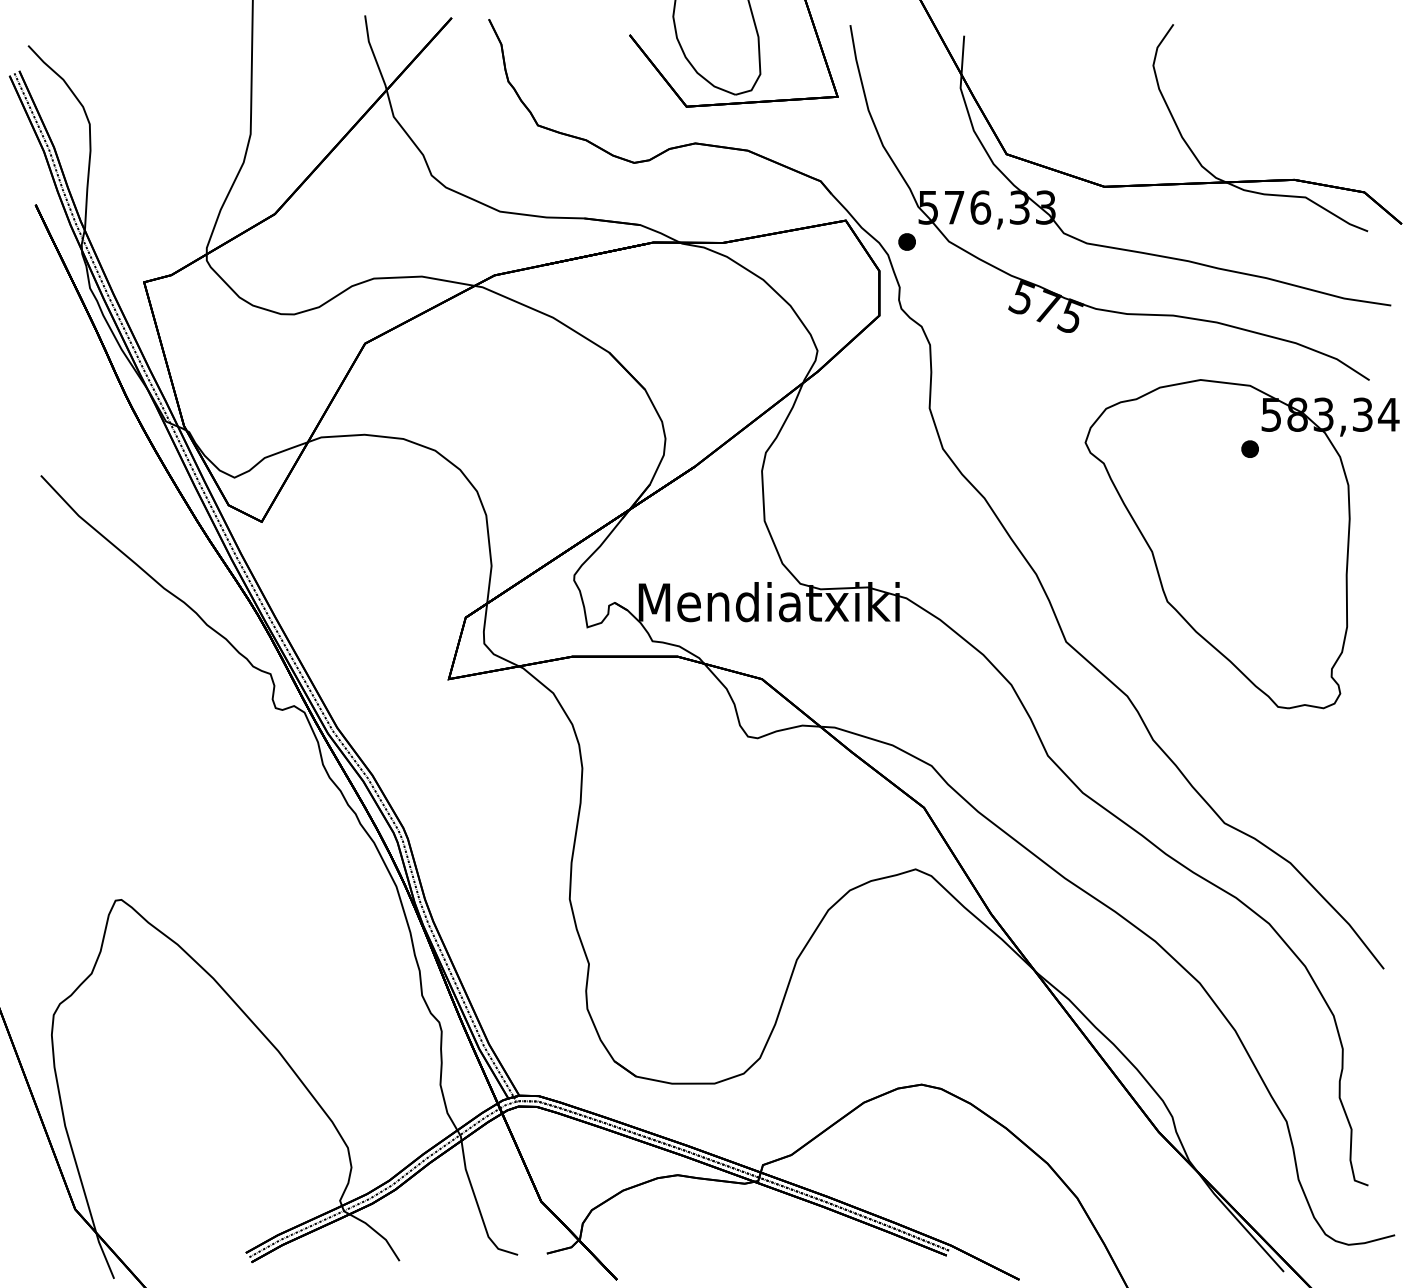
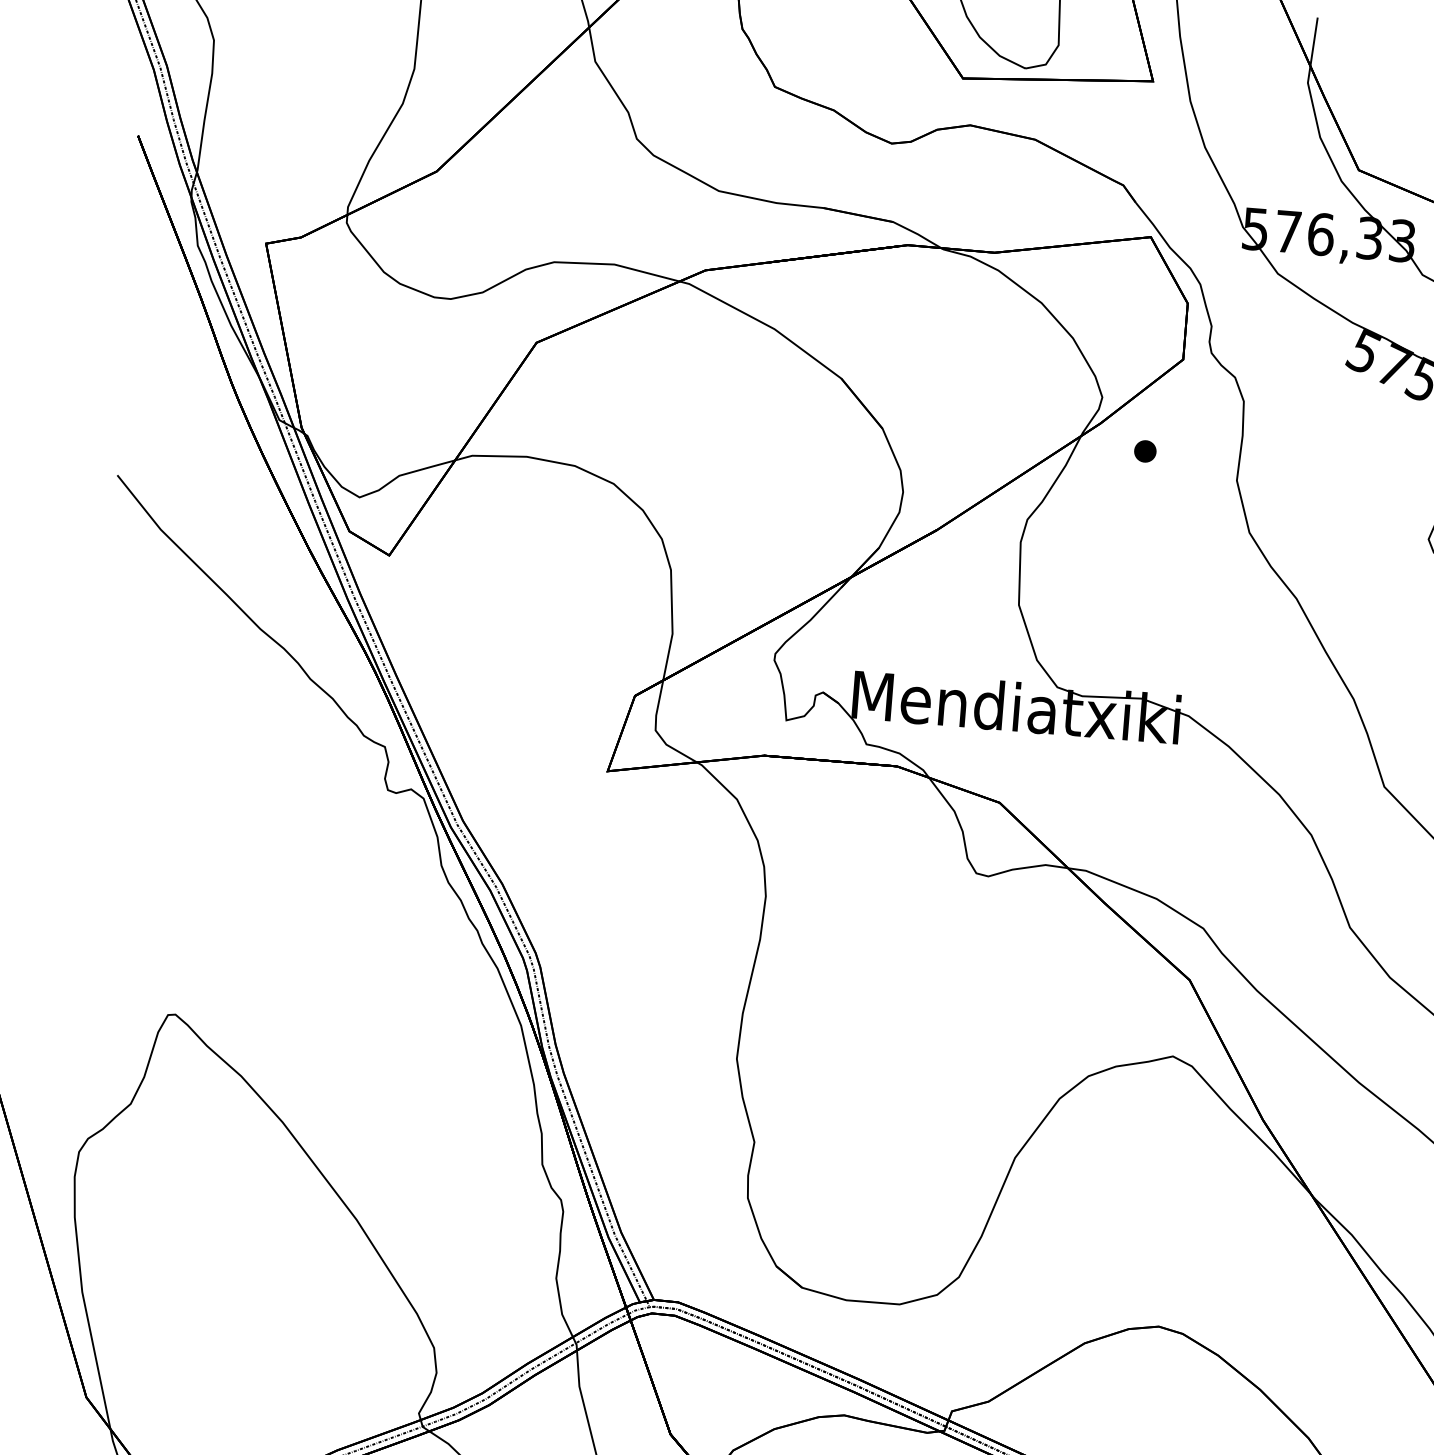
part: (906, 241) -> (1144, 450), moved

